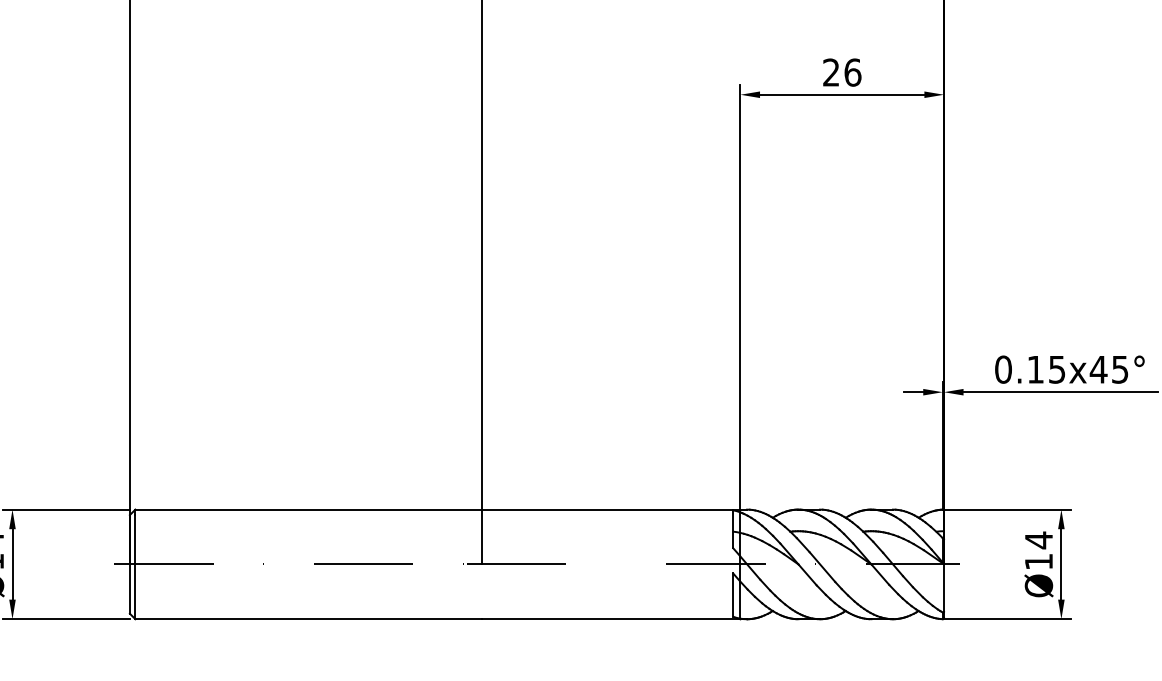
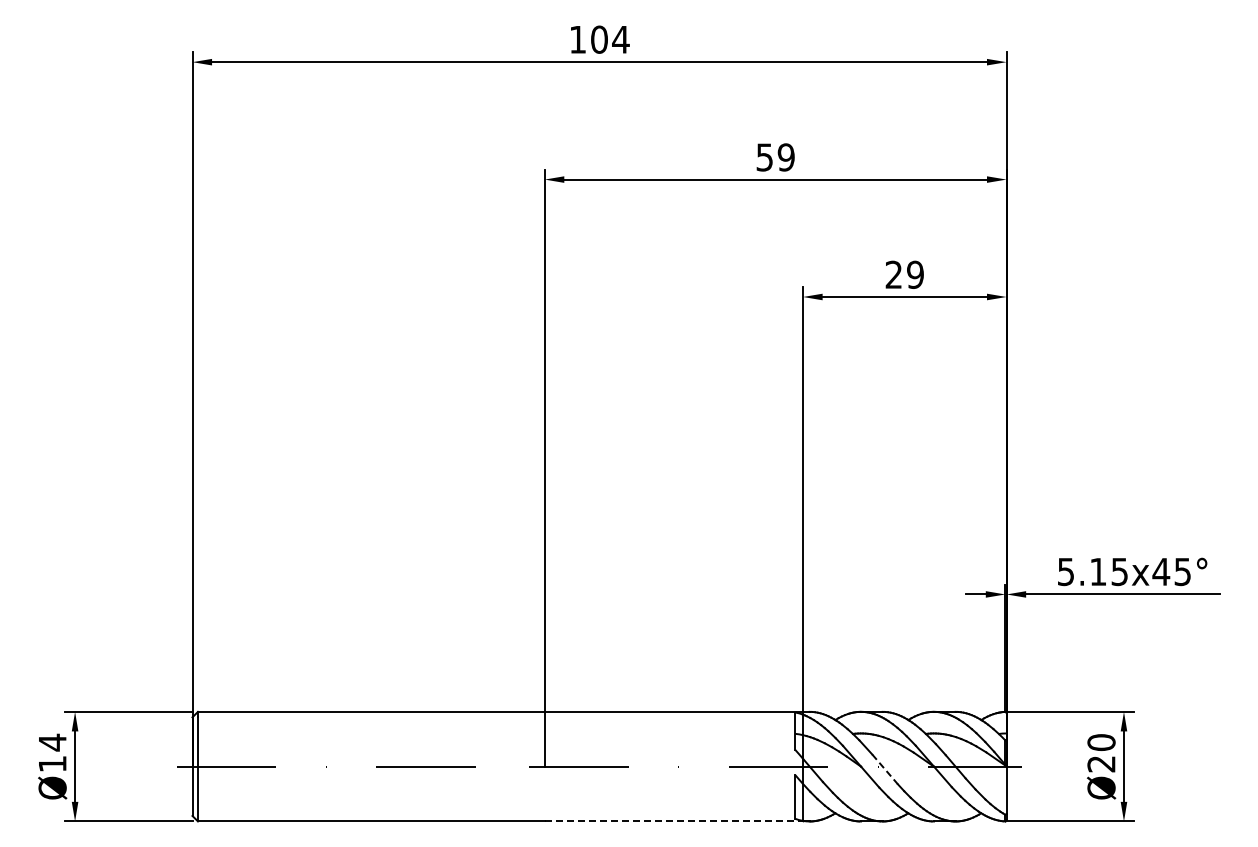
text: (852, 72) -> (915, 274), 26 -> 29
text: (1002, 369) -> (1065, 571), 0.15x45° -> 5.15x45°
text: (1038, 550) -> (1101, 752), Ø14 -> Ø20
line: (822, 567) -> (885, 769), solid -> dashed
line: (611, 619) -> (674, 821), solid -> dashed

